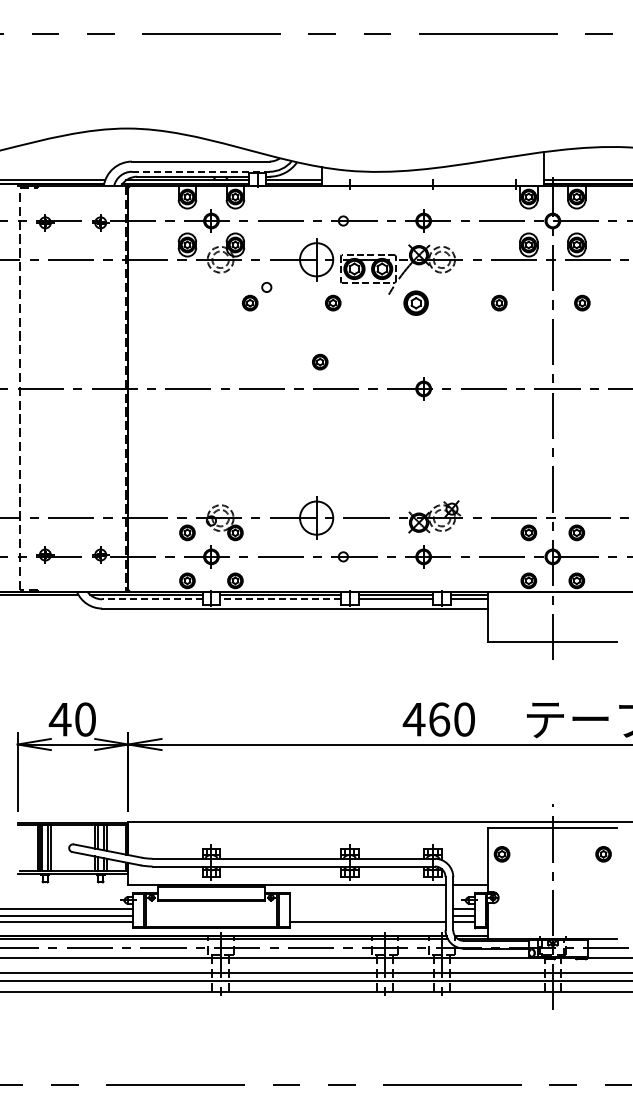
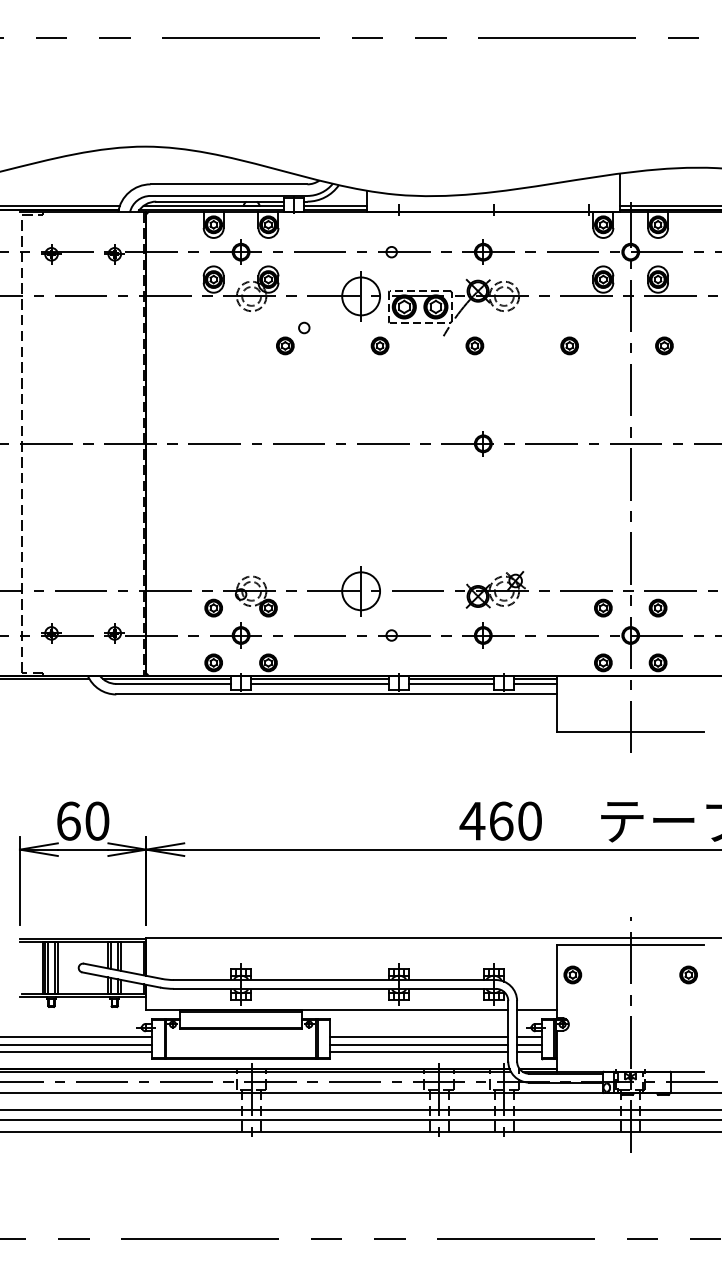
line: (200, 171) -> (228, 195), dashed -> solid
part: (416, 302) -> (475, 345), size x0.62
part: (320, 361) -> (365, 412), removed
line: (151, 599) -> (172, 684), dashed -> solid
line: (280, 599) -> (319, 684), dashed -> solid
text: (59, 719) -> (67, 821), 40 -> 60
line: (367, 908) -> (419, 1036), added
line: (367, 916) -> (419, 1045), added

